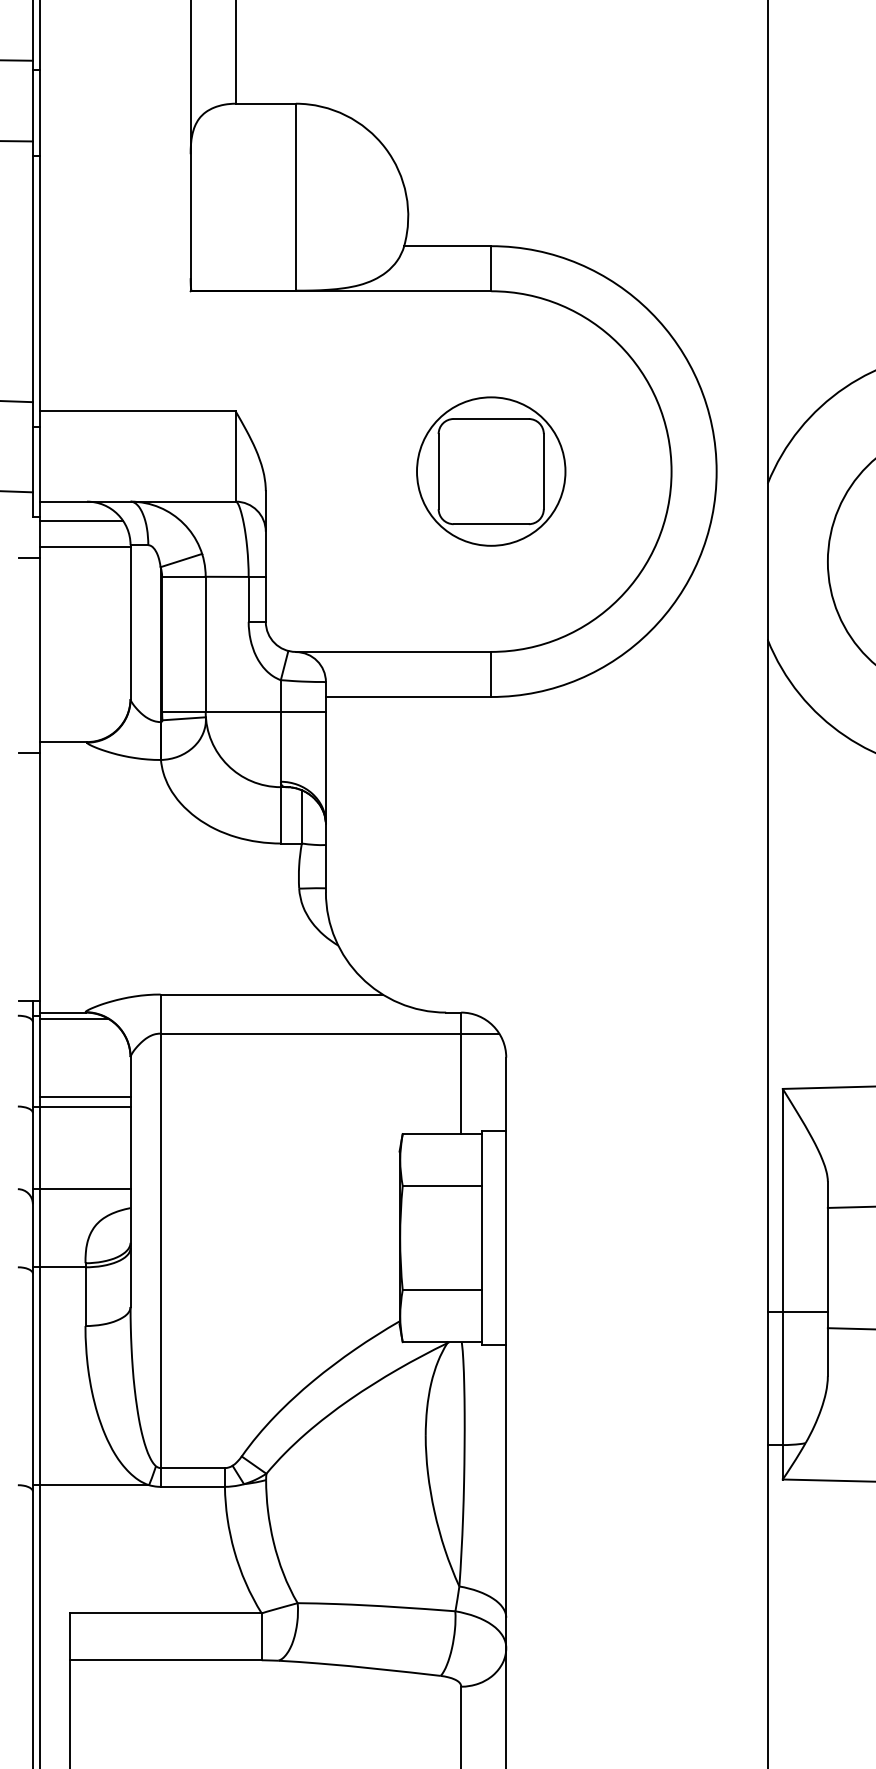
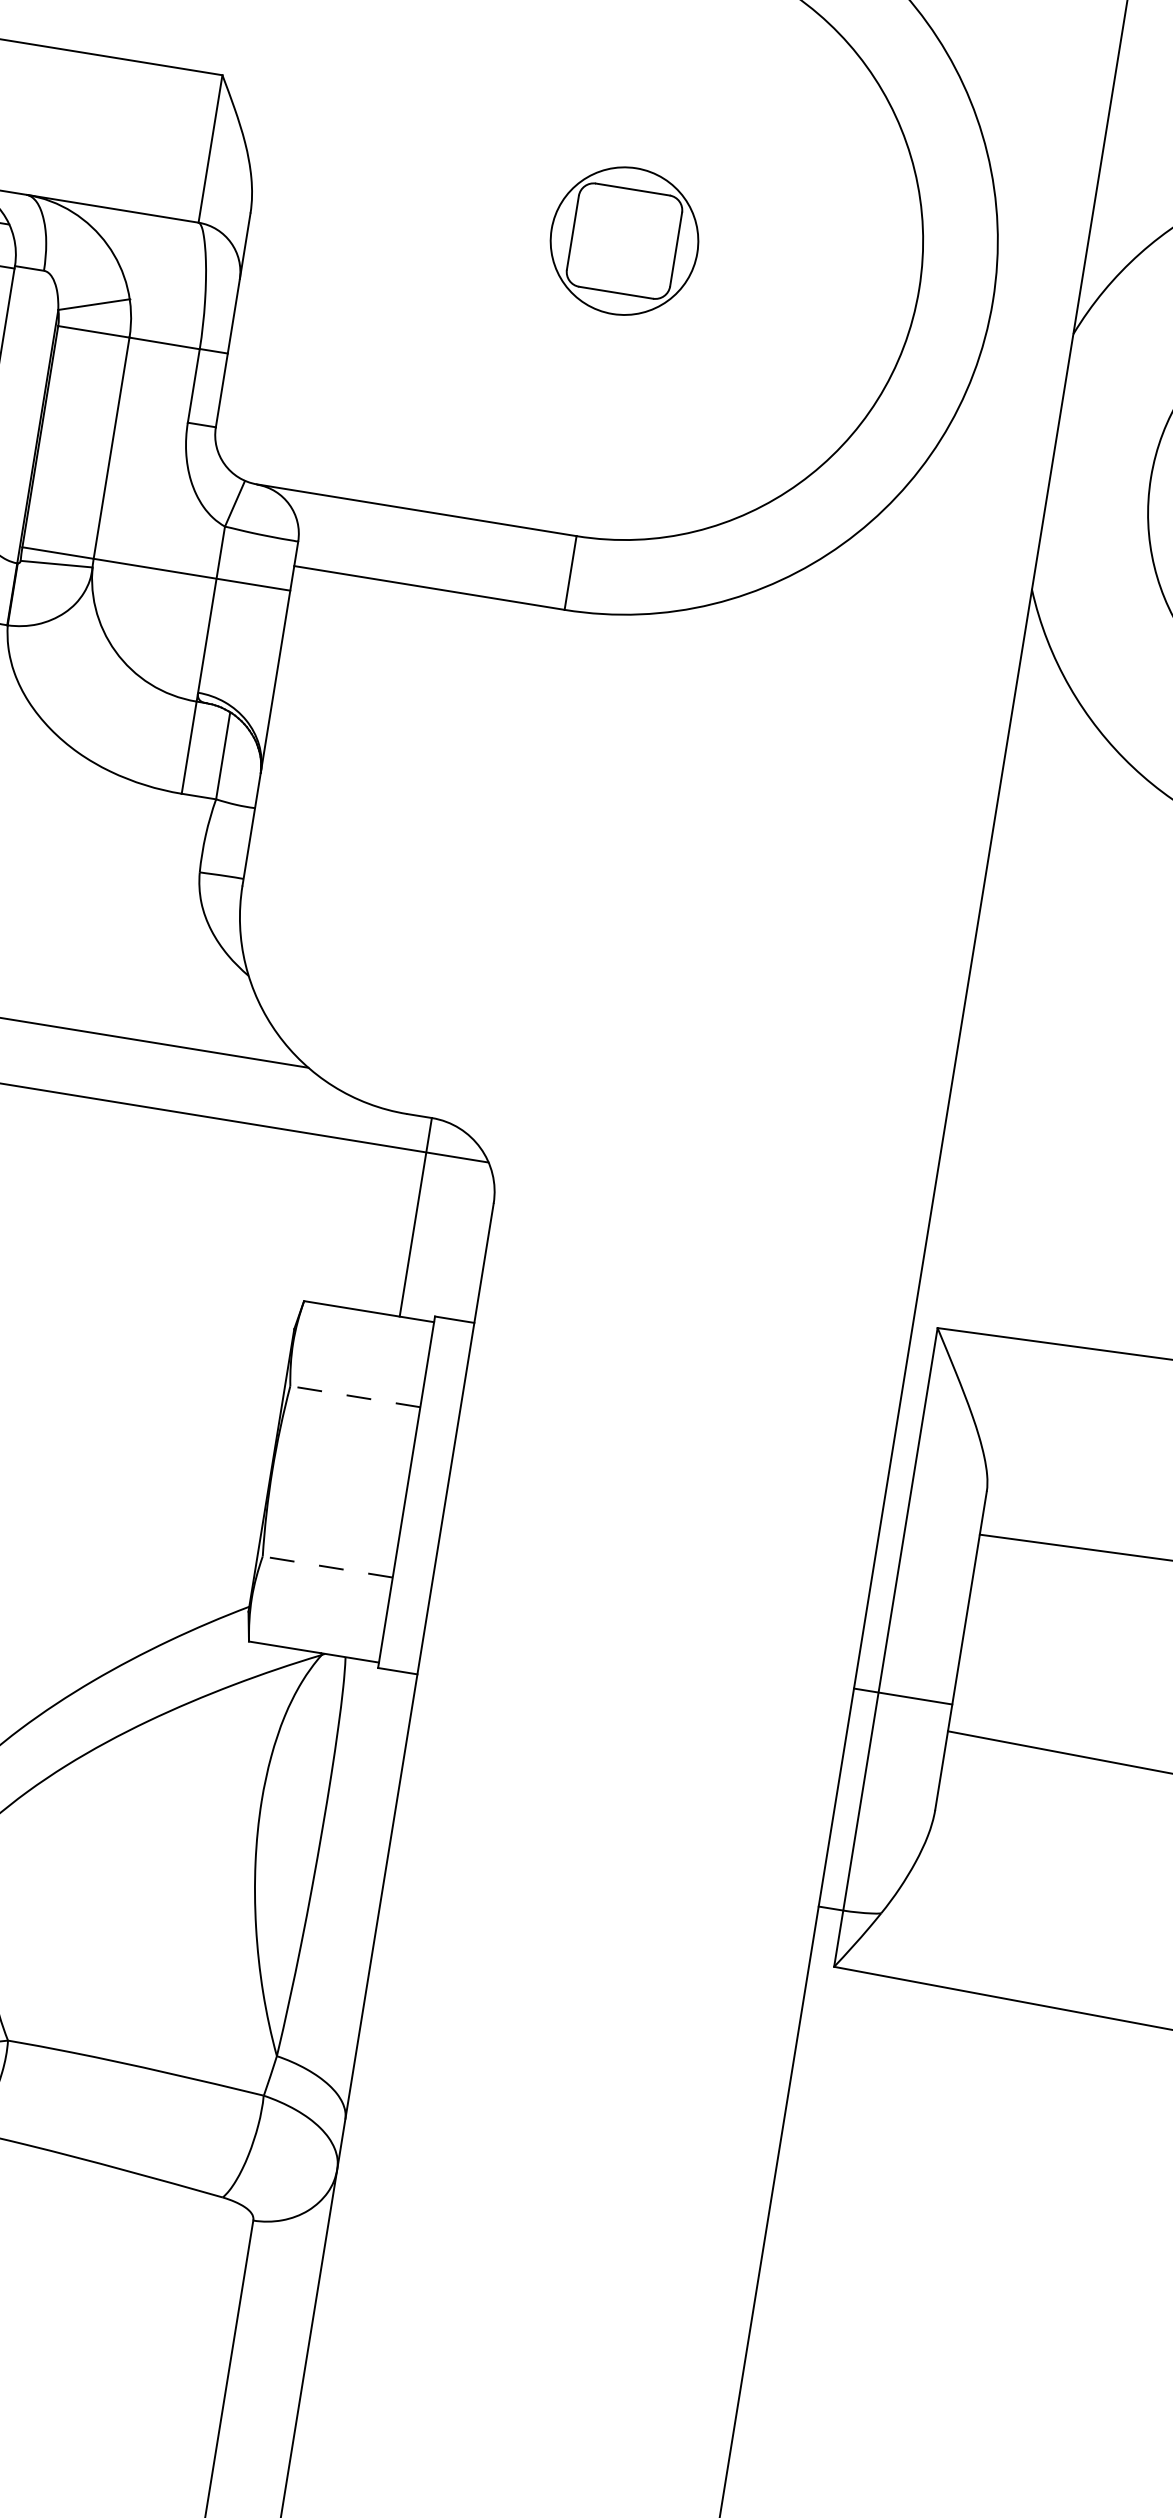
part: (491, 471) -> (624, 241), size x0.6
line: (442, 1186) -> (355, 1397), solid -> dashed
line: (442, 1290) -> (327, 1567), solid -> dashed

